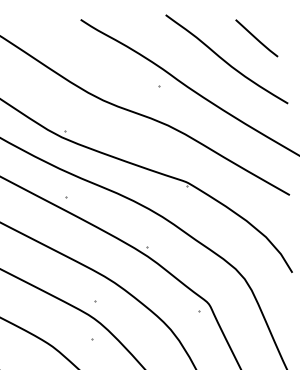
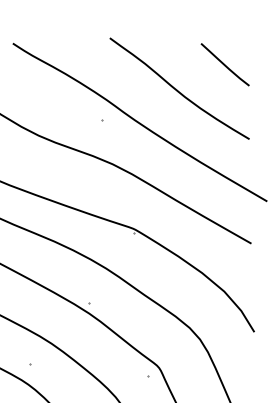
line: (256, 38) -> (224, 64), moved

